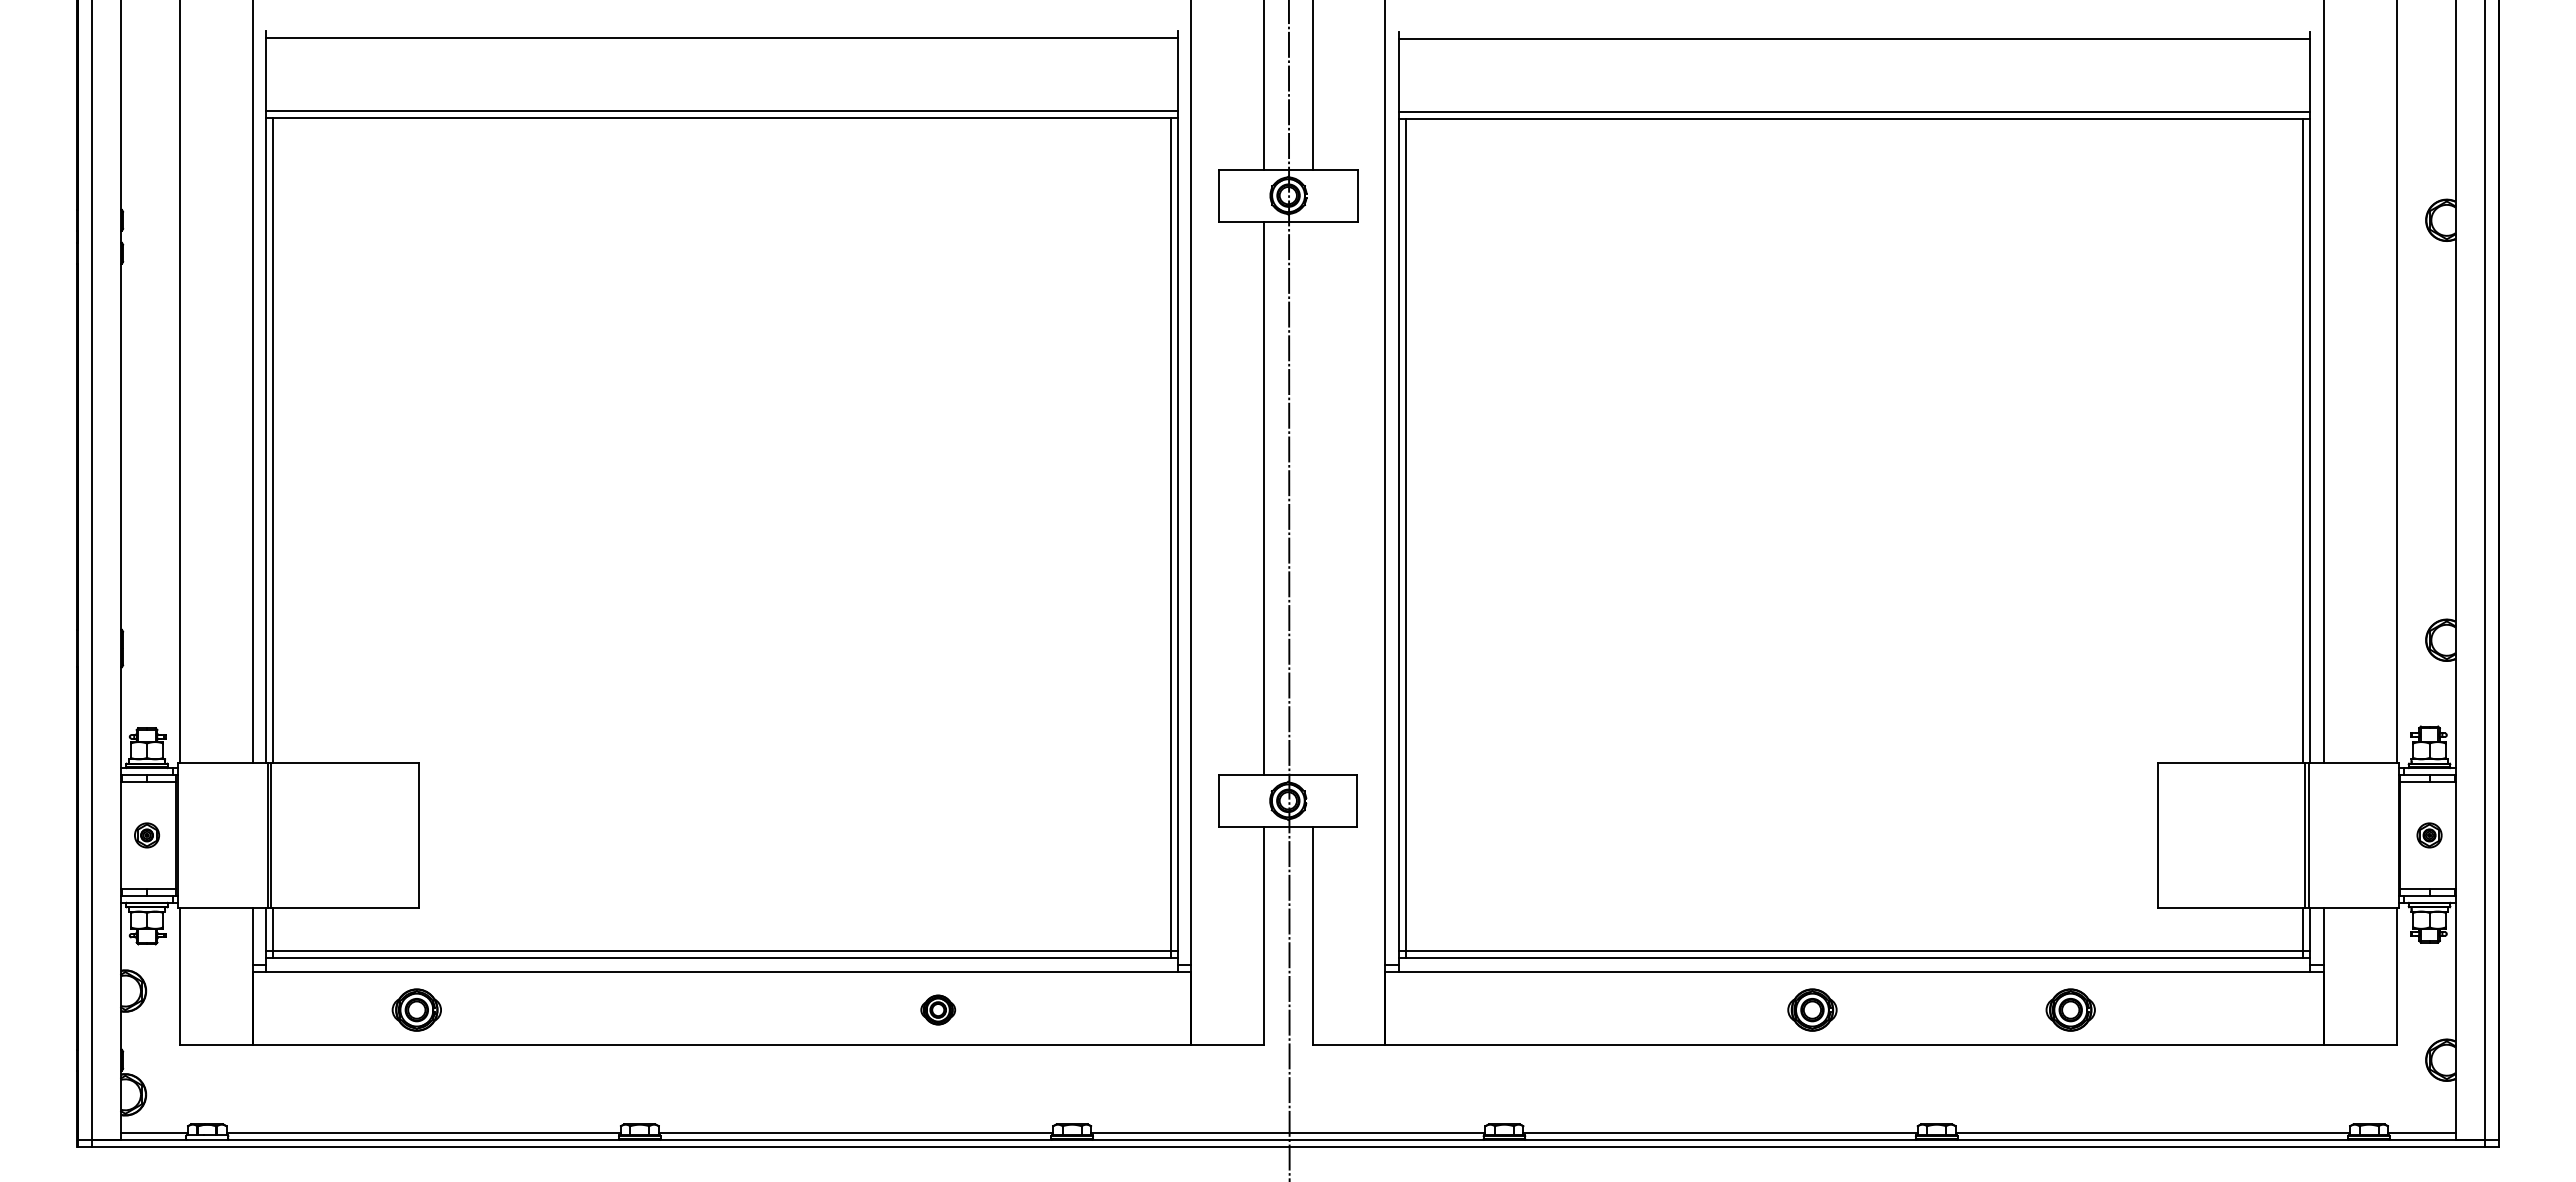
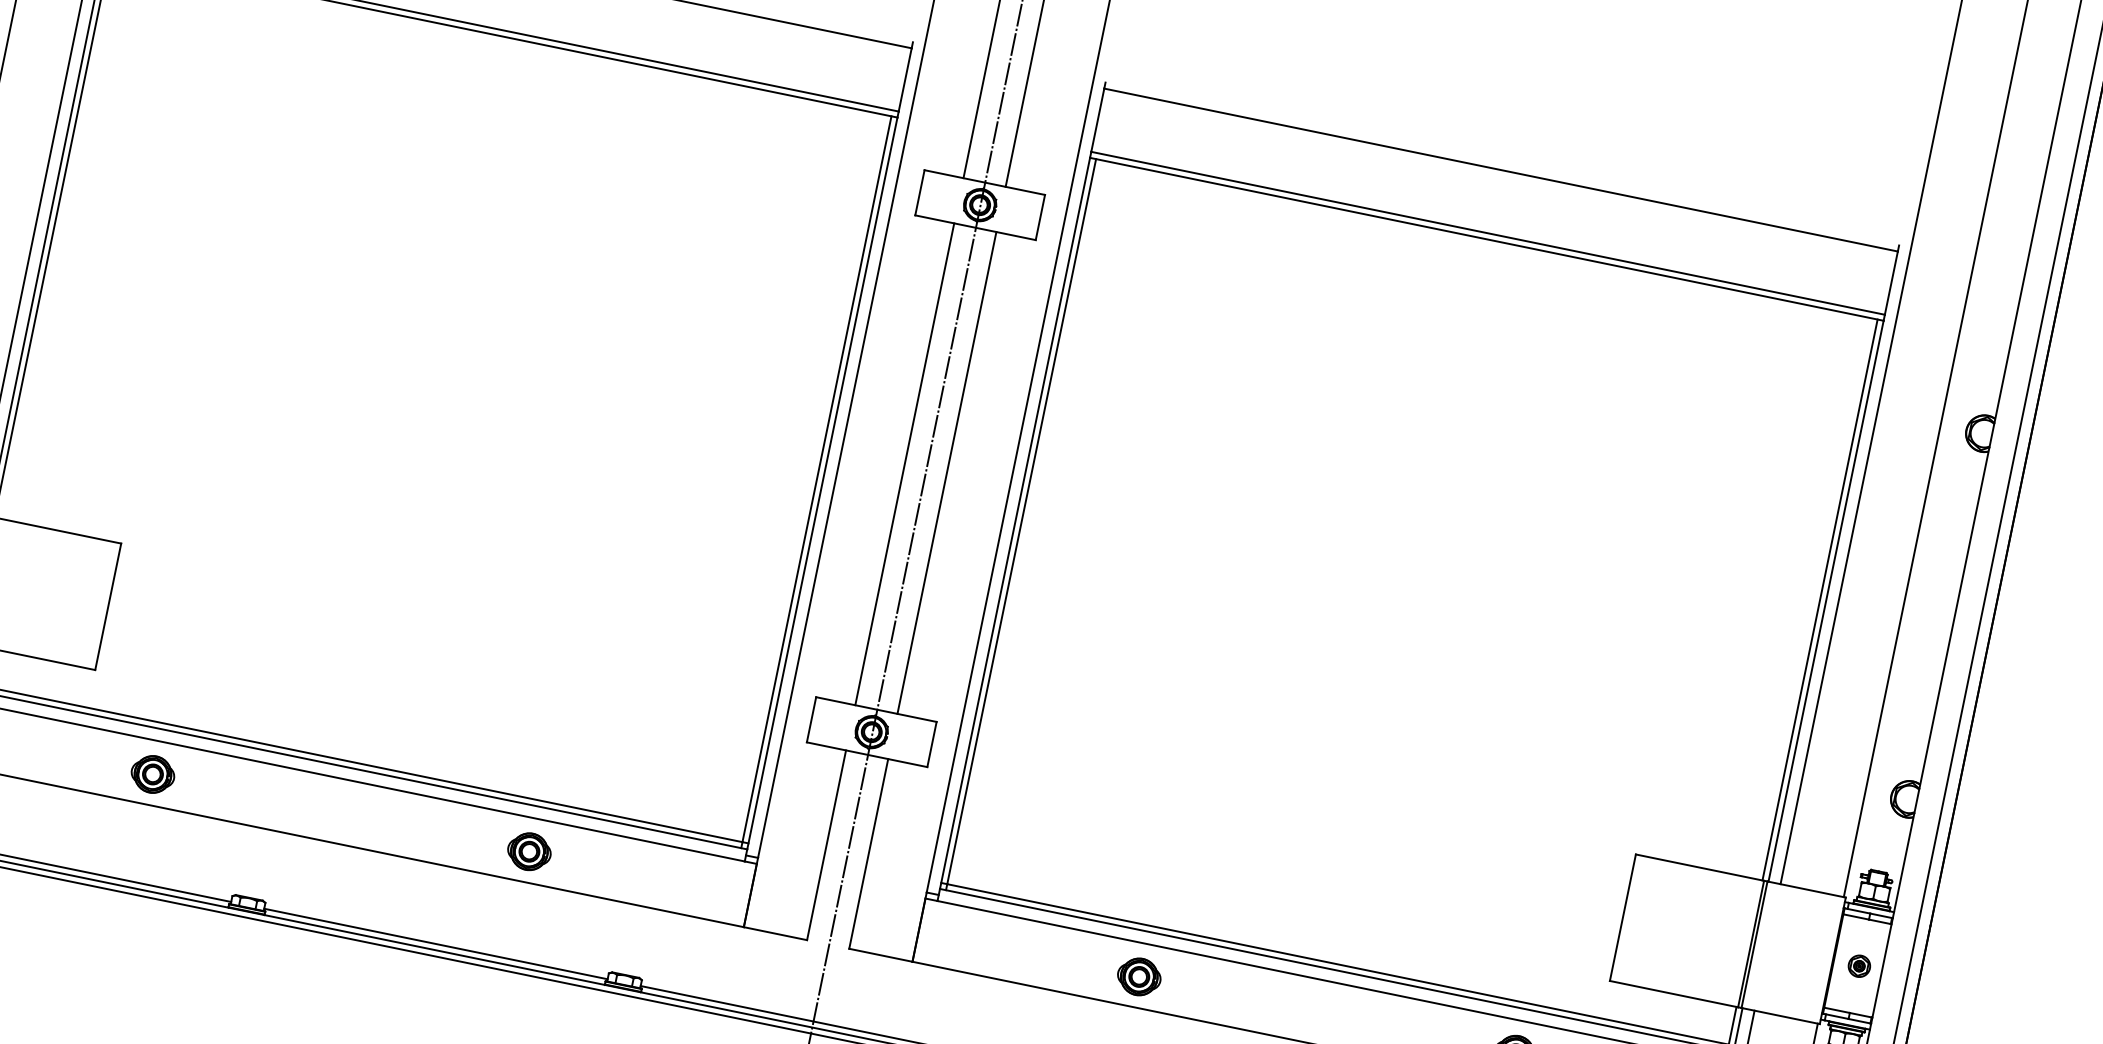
line: (1312, 497) -> (947, 472), added
part: (416, 1009) -> (152, 773), moved
part: (938, 1009) -> (529, 851), size x1.43
part: (1812, 1009) -> (1139, 976), moved

